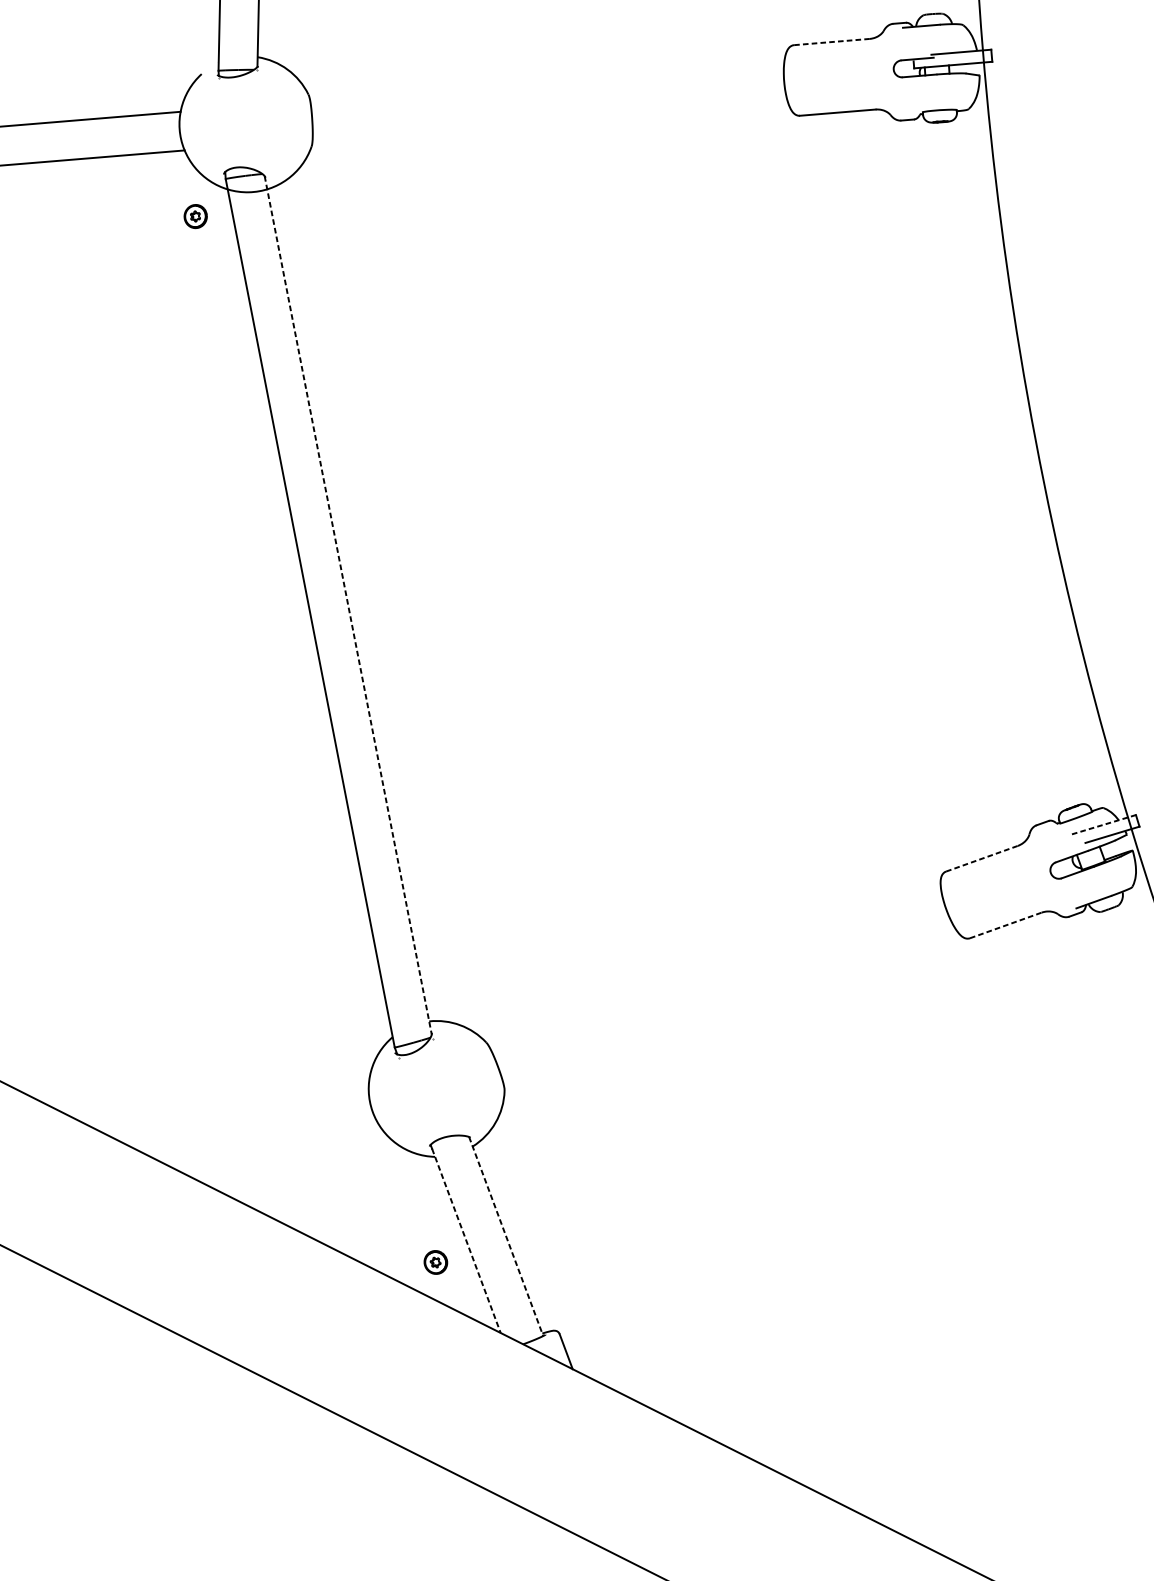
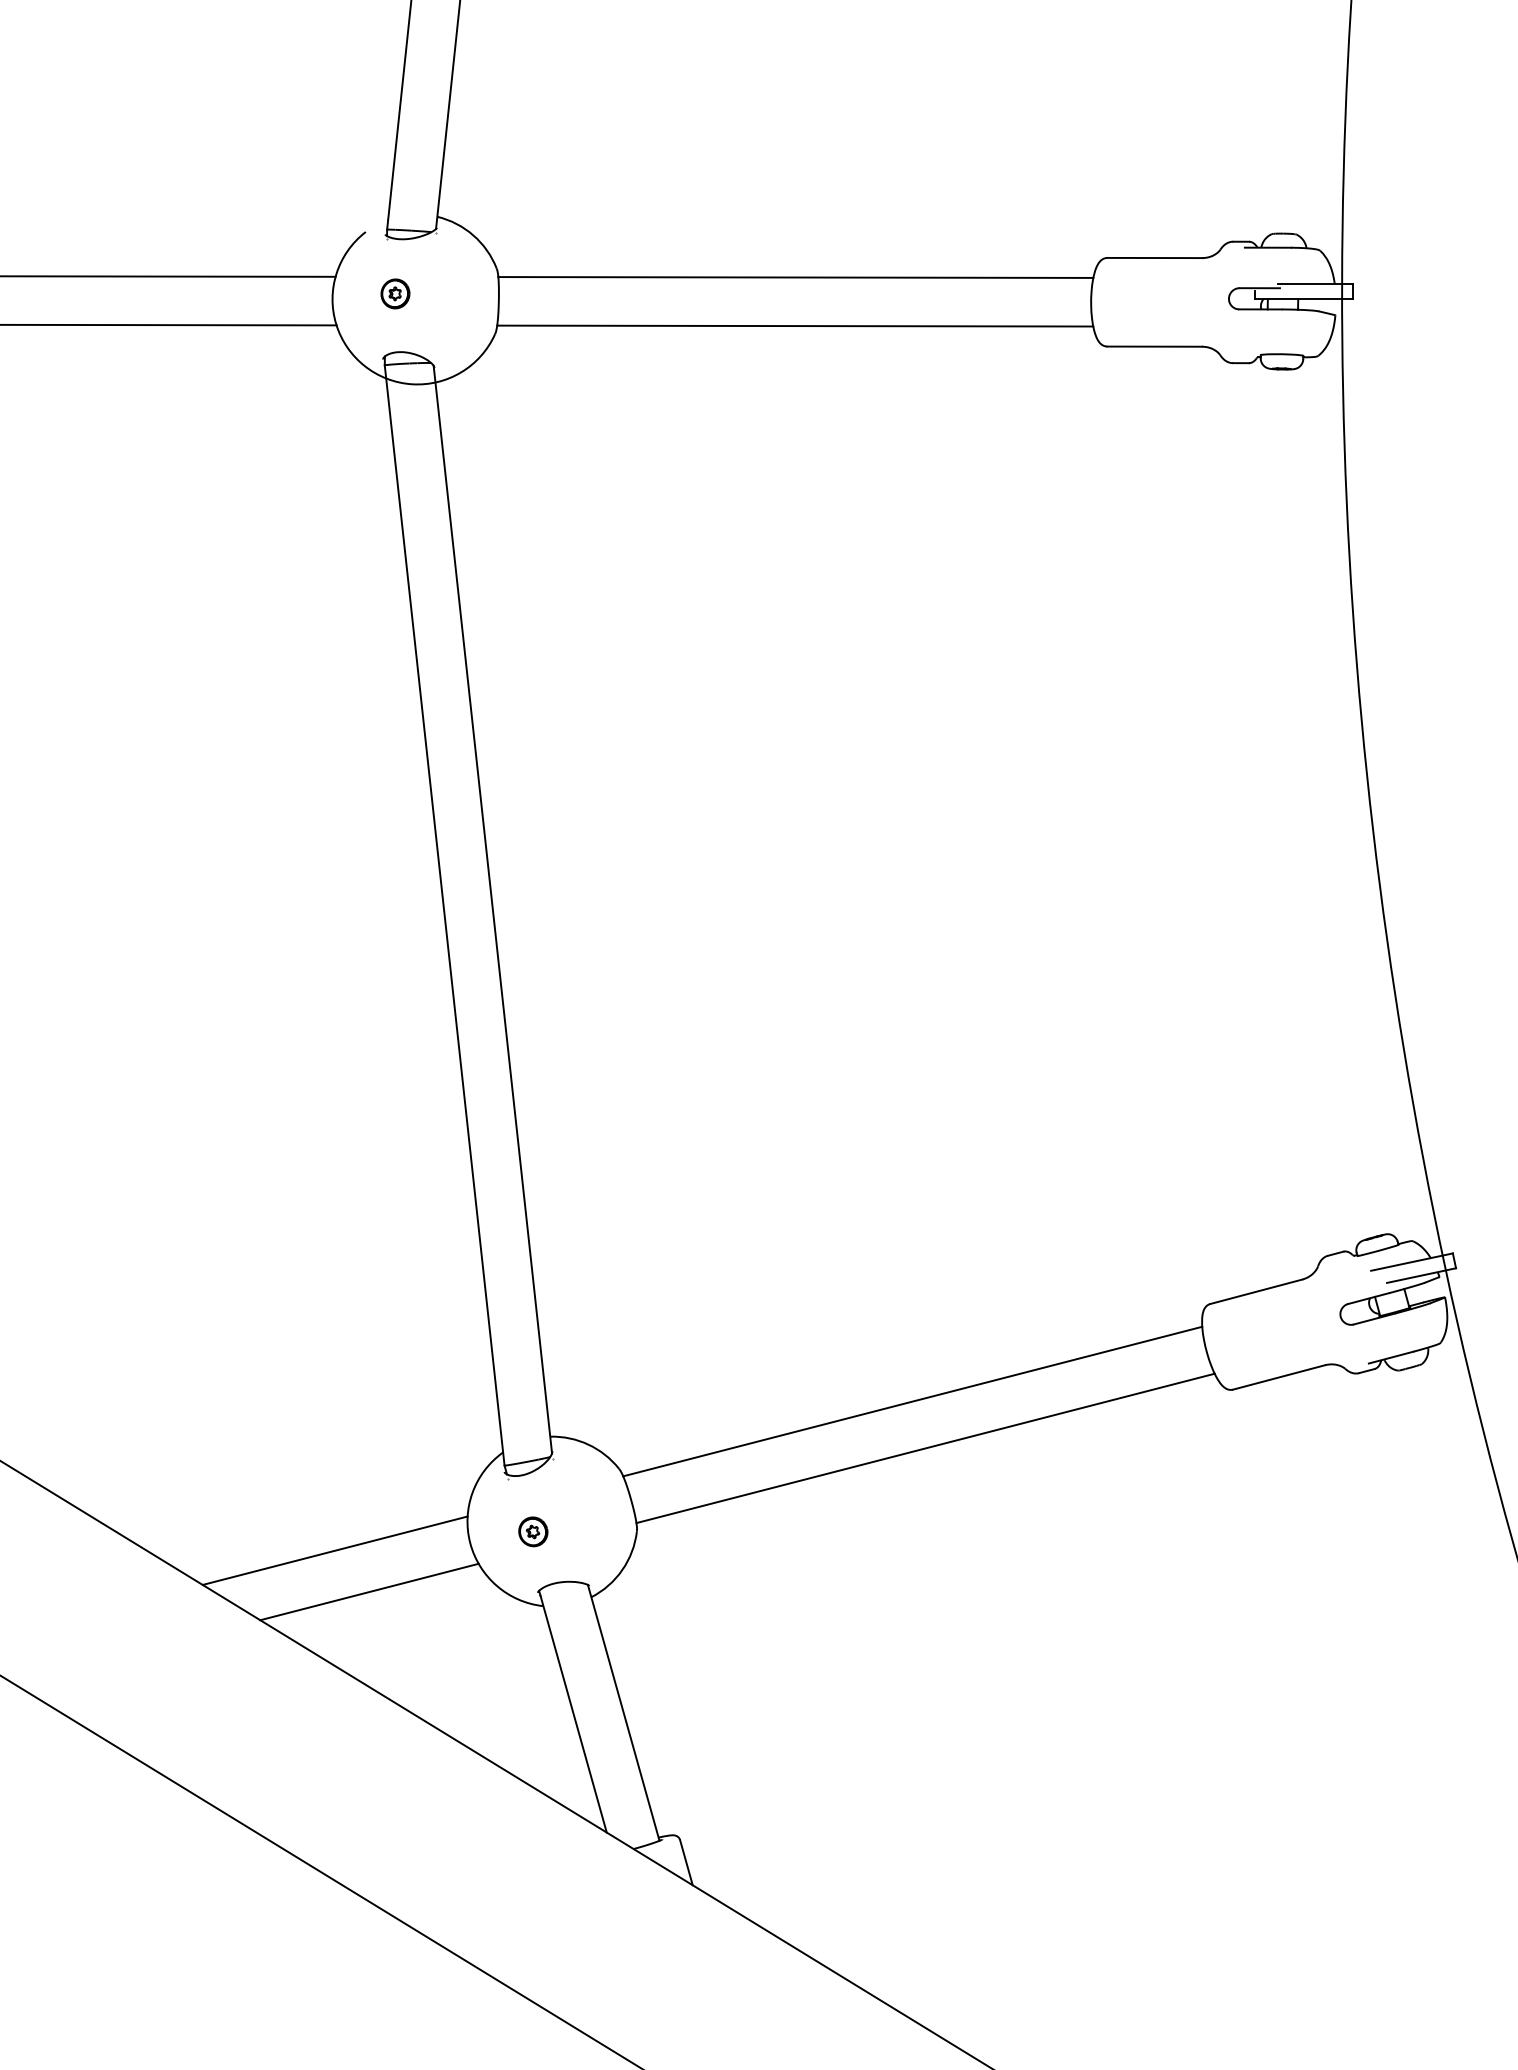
line: (832, 42) -> (1155, 258), dashed -> solid
line: (547, 81) -> (795, 277), added
line: (550, 119) -> (795, 325), added
part: (195, 216) -> (395, 293), moved
line: (348, 606) -> (492, 910), dashed -> solid
line: (1103, 825) -> (1411, 1262), dashed -> solid
line: (982, 858) -> (1256, 1291), dashed -> solid
line: (1006, 925) -> (1279, 1377), dashed -> solid
line: (715, 969) -> (912, 1401), added
line: (728, 1005) -> (925, 1448), added
line: (264, 1126) -> (334, 1550), added
line: (295, 1156) -> (369, 1591), added
line: (506, 1236) -> (623, 1712), dashed -> solid
line: (466, 1241) -> (573, 1714), dashed -> solid
part: (435, 1262) -> (533, 1531), moved

